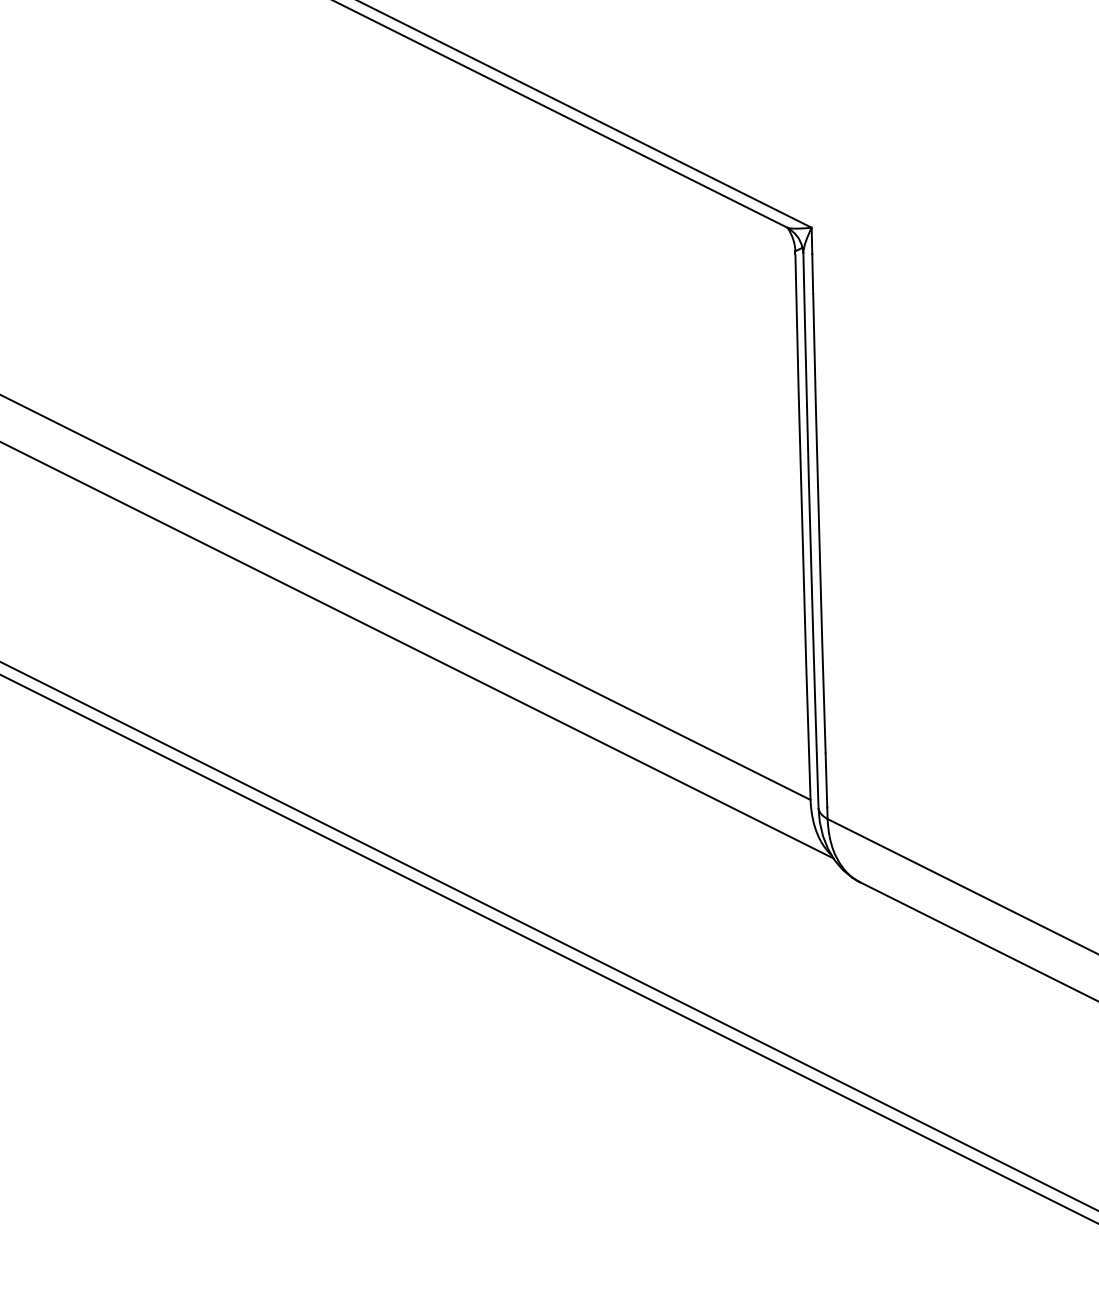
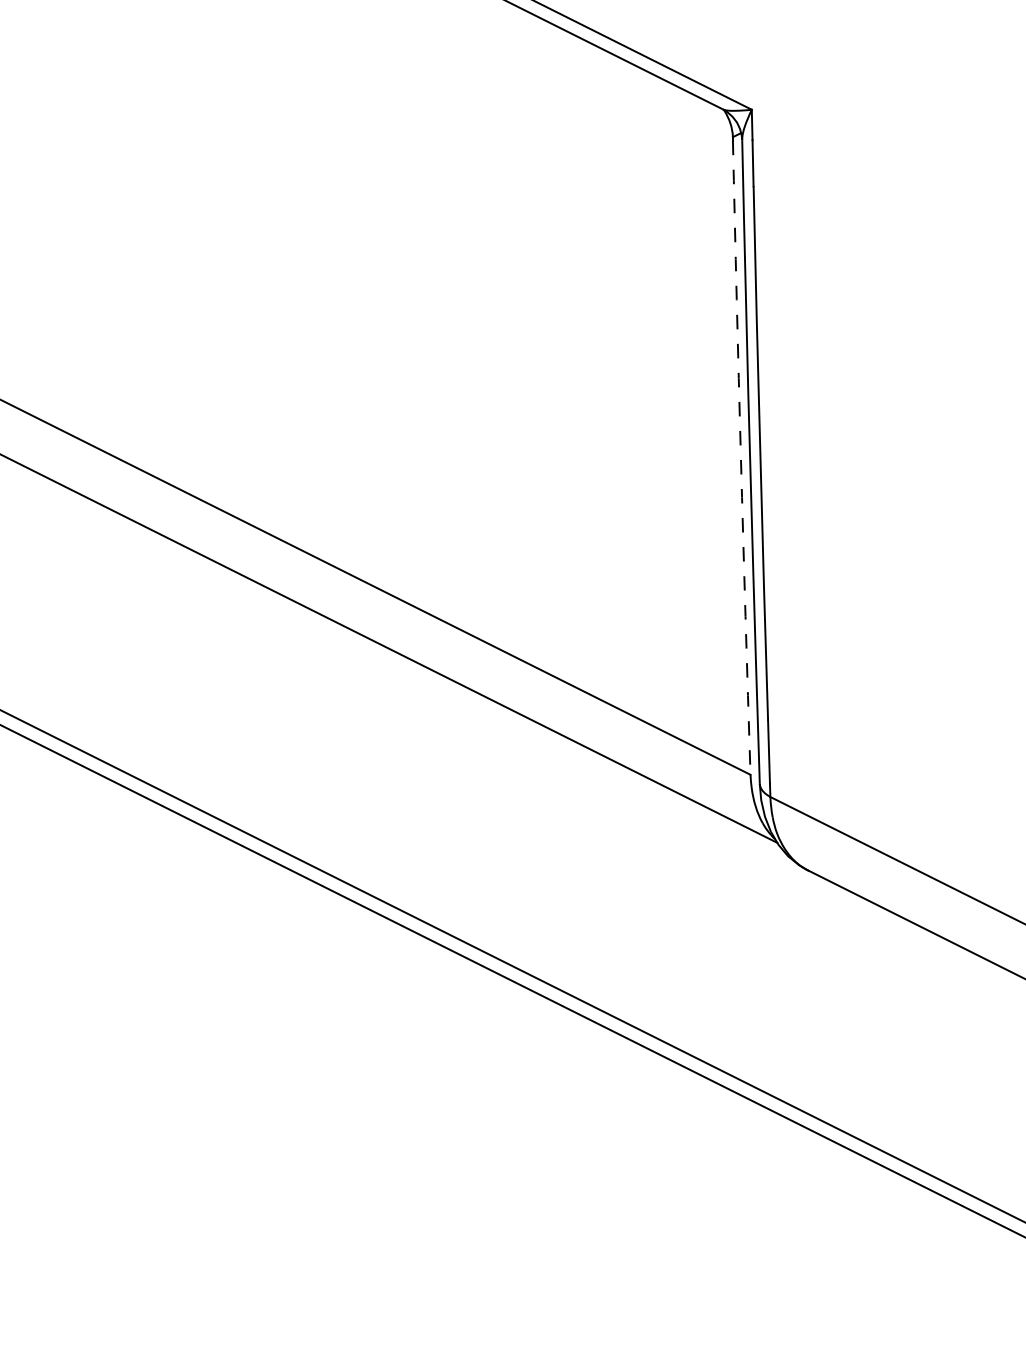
arc: (802, 527) -> (741, 458), solid -> dashed

